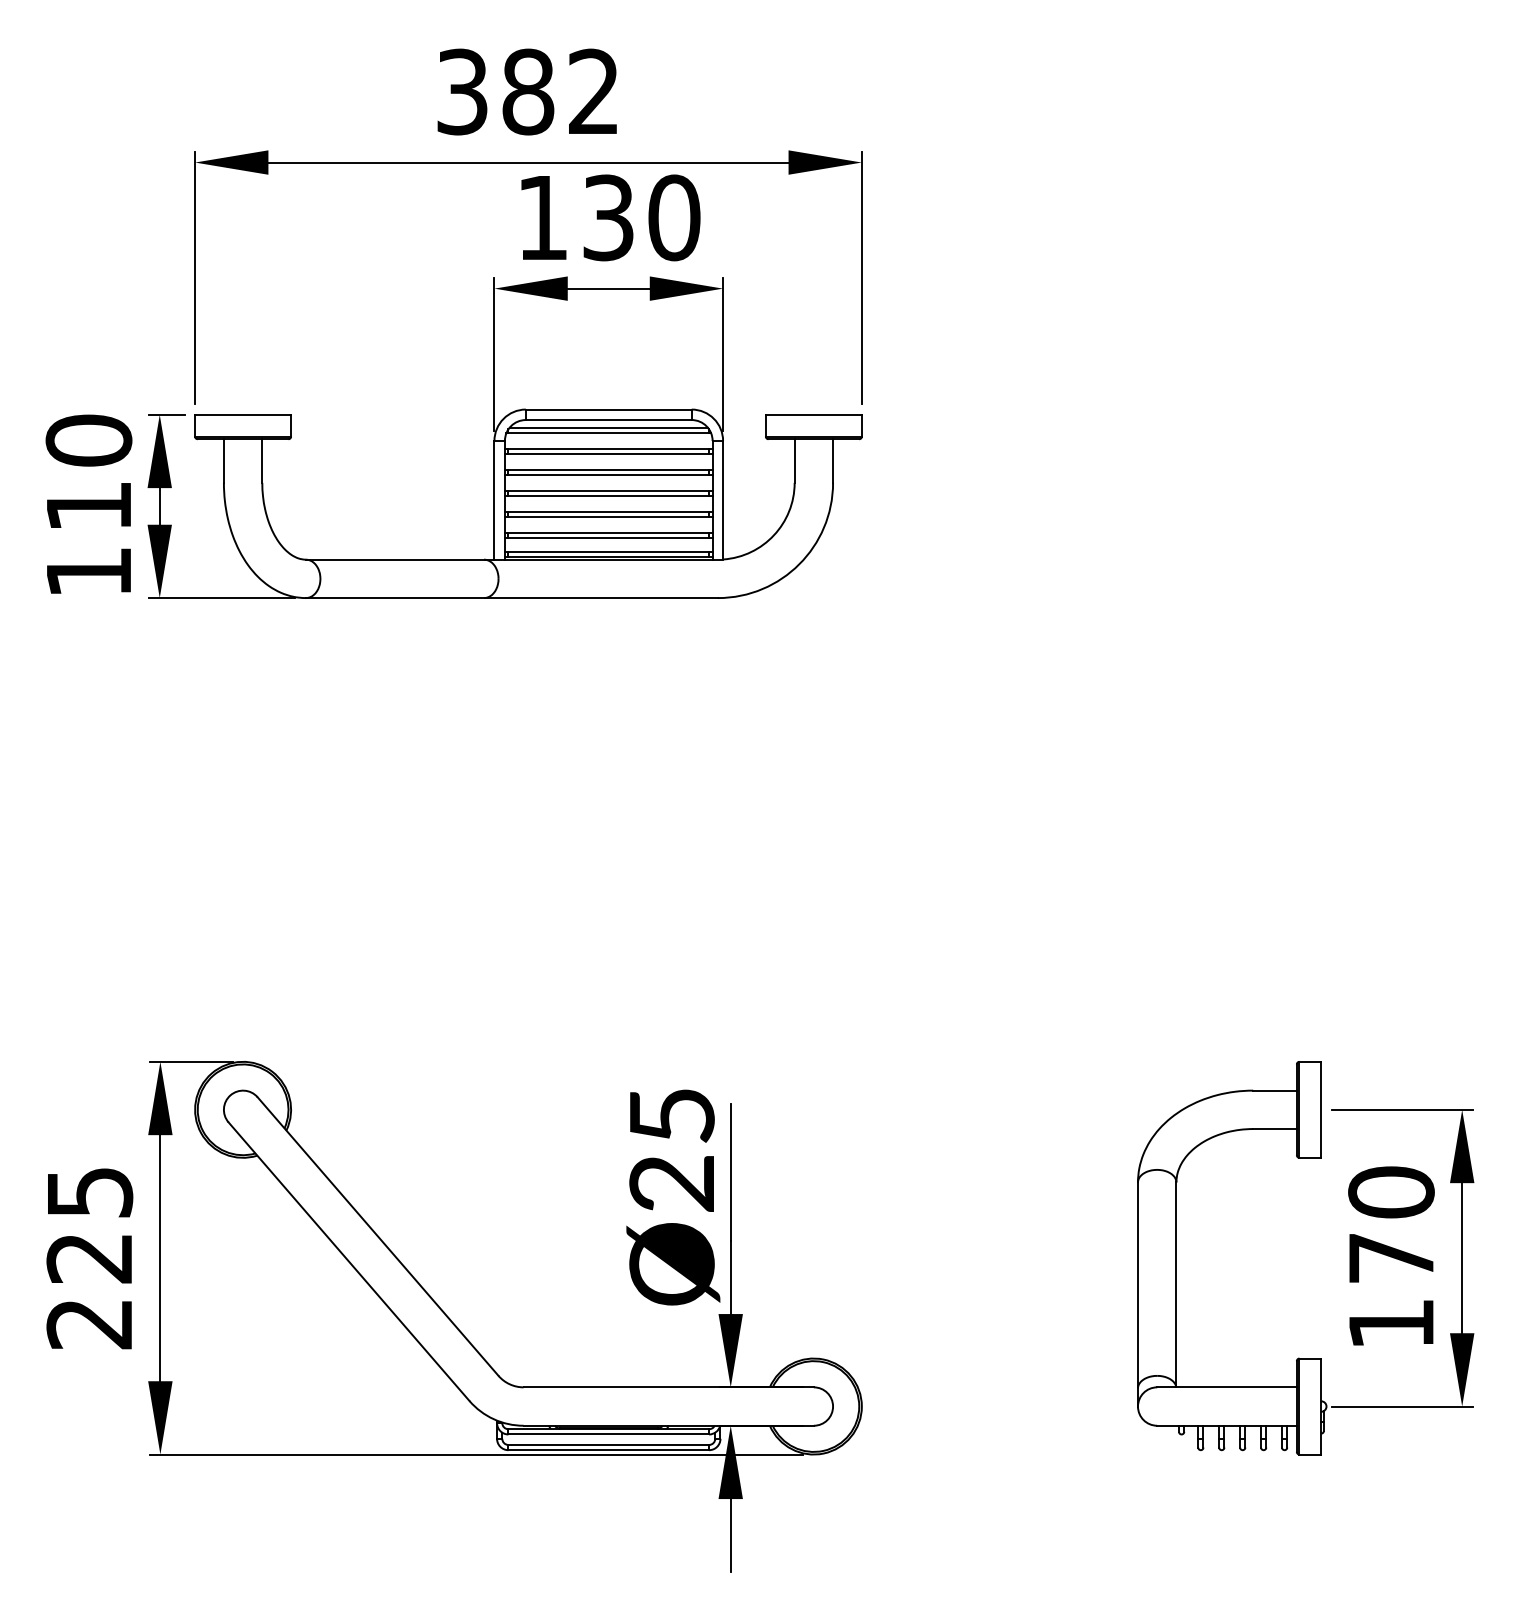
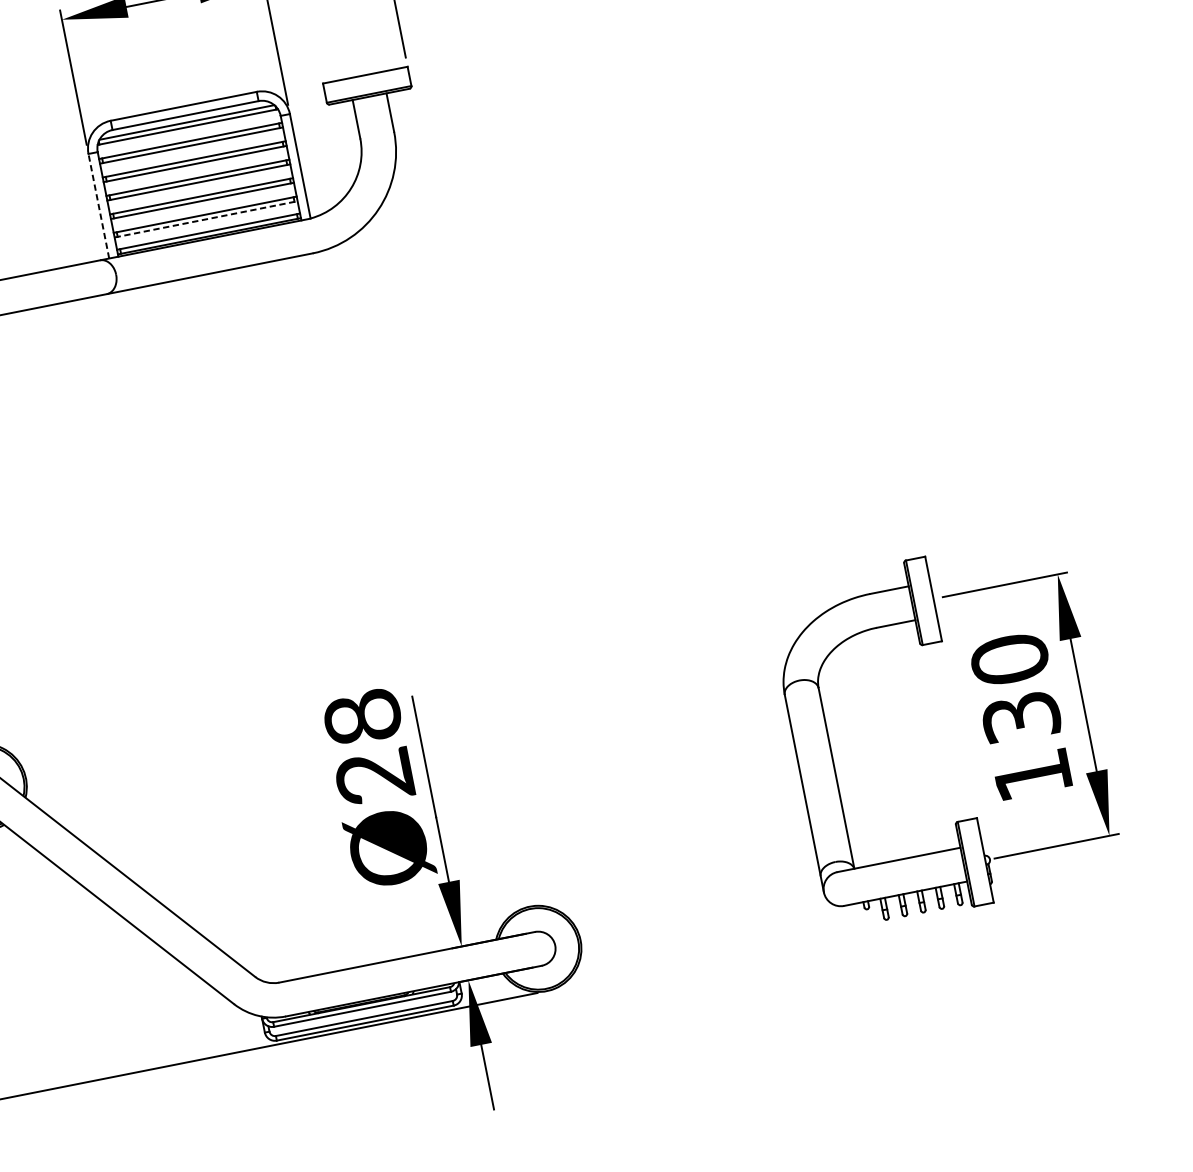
line: (494, 499) -> (98, 205), solid -> dashed
line: (608, 537) -> (205, 219), solid -> dashed
text: (671, 1115) -> (362, 717), Ø25 -> Ø28
text: (1391, 1258) -> (1021, 717), 170 -> 130

